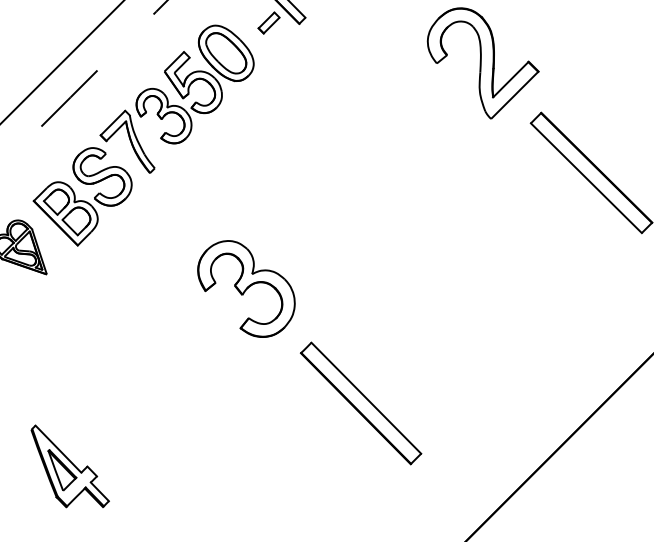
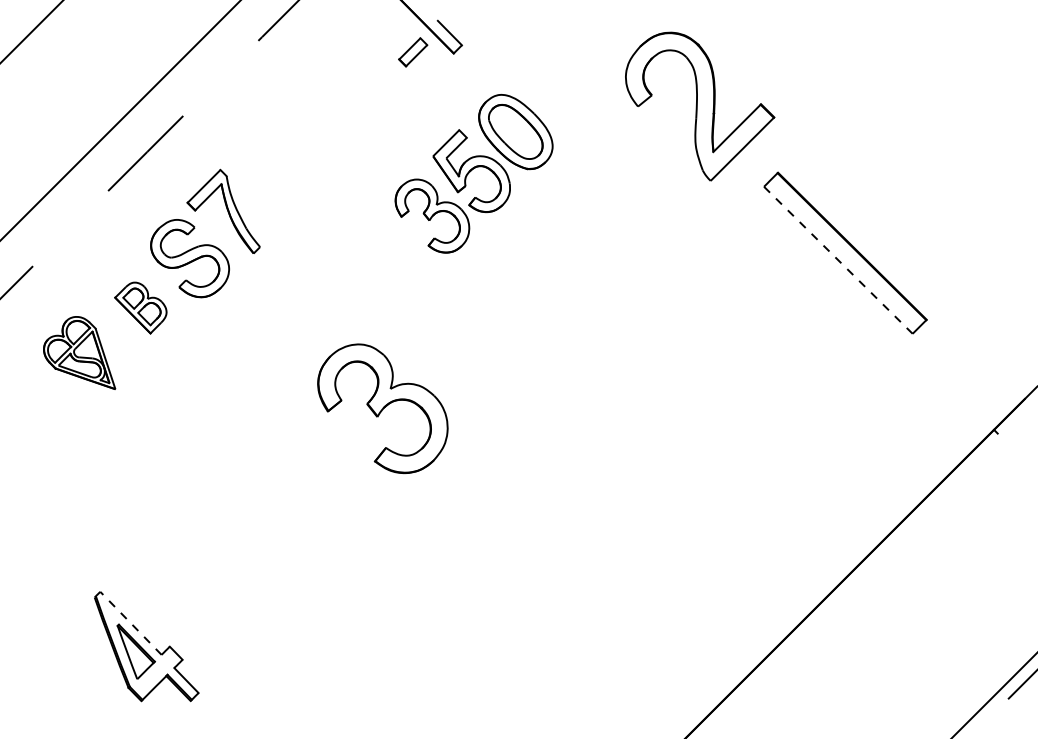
part: (194, 84) -> (473, 173), moved
line: (586, 178) -> (838, 260), solid -> dashed
part: (65, 213) -> (140, 307), size x0.6
part: (361, 402) -> (536, 561), removed
line: (58, 449) -> (130, 623), solid -> dashed

